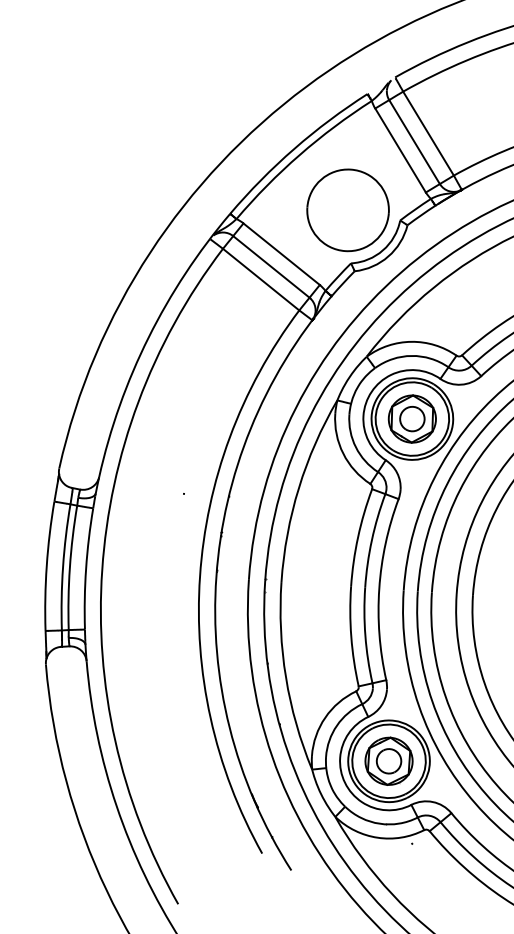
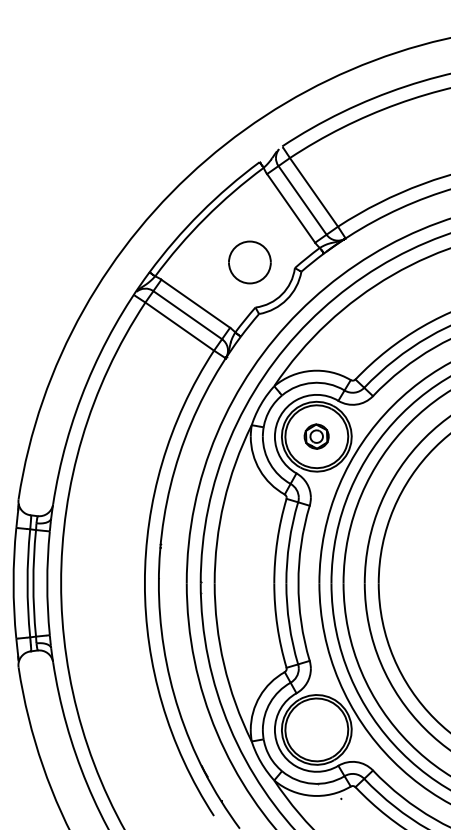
part: (347, 210) -> (249, 262), size x0.6
part: (412, 418) -> (316, 436), size x0.6
part: (388, 760) -> (316, 729), removed

